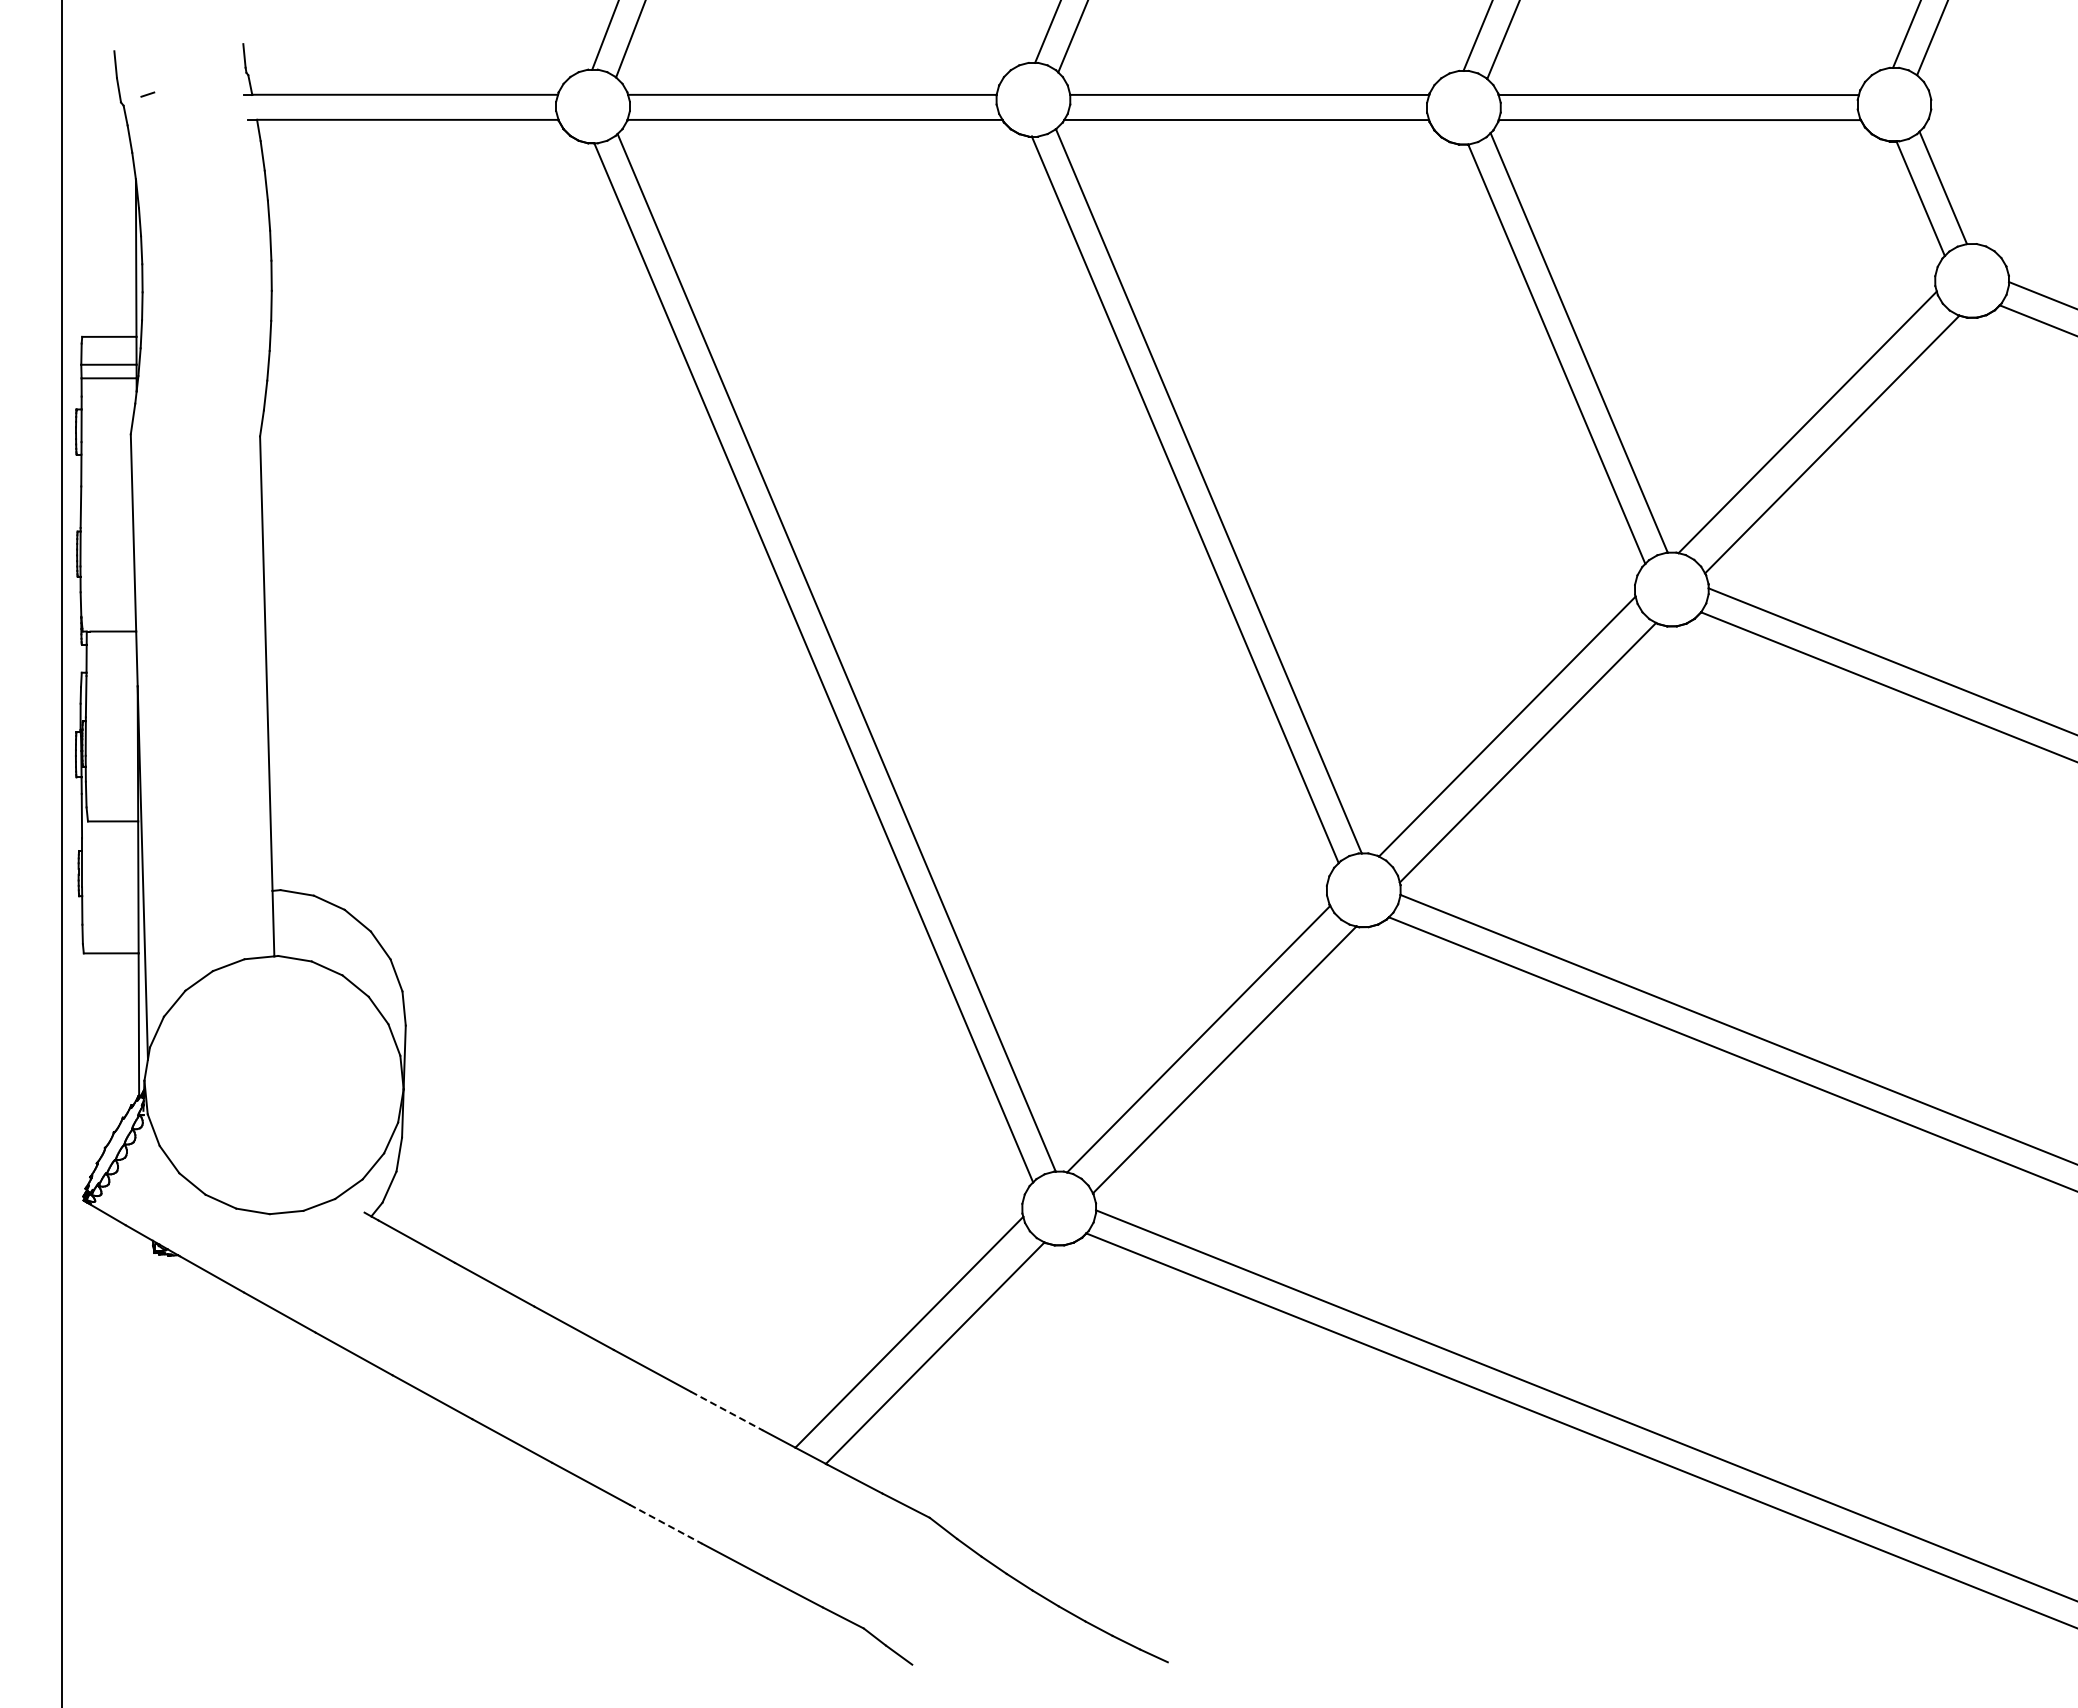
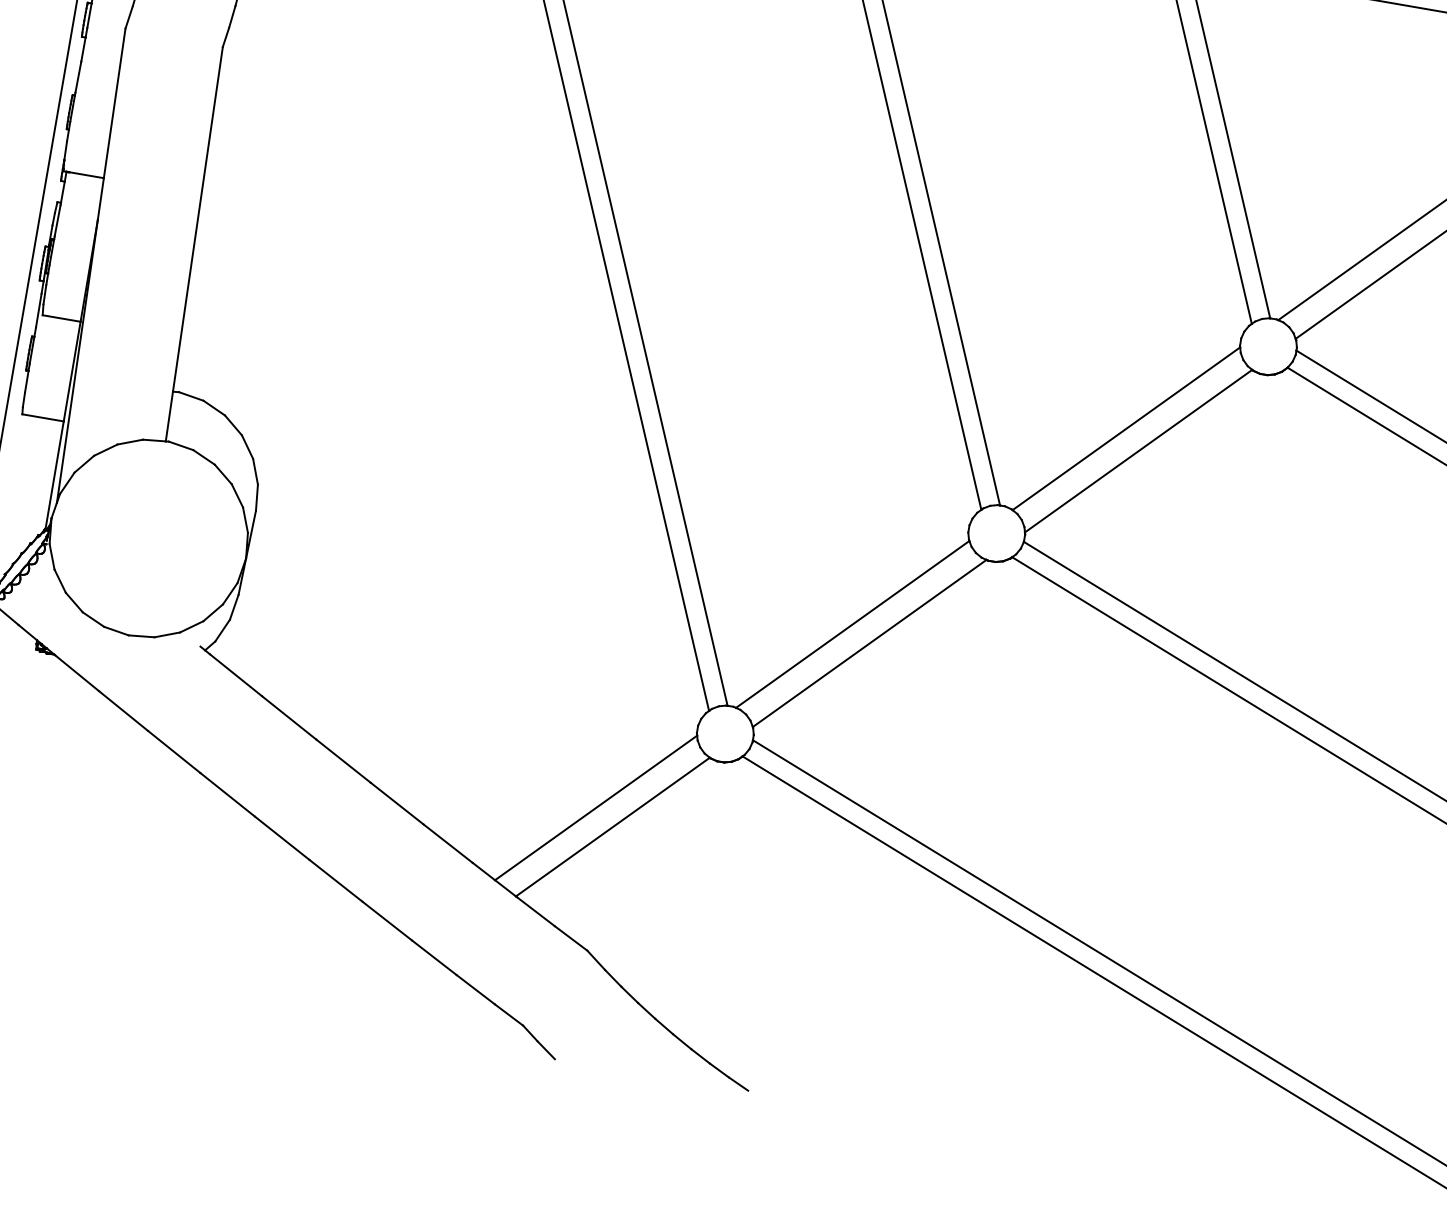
line: (726, 1411) -> (447, 843), dashed -> solid
line: (666, 1524) -> (387, 921), dashed -> solid

